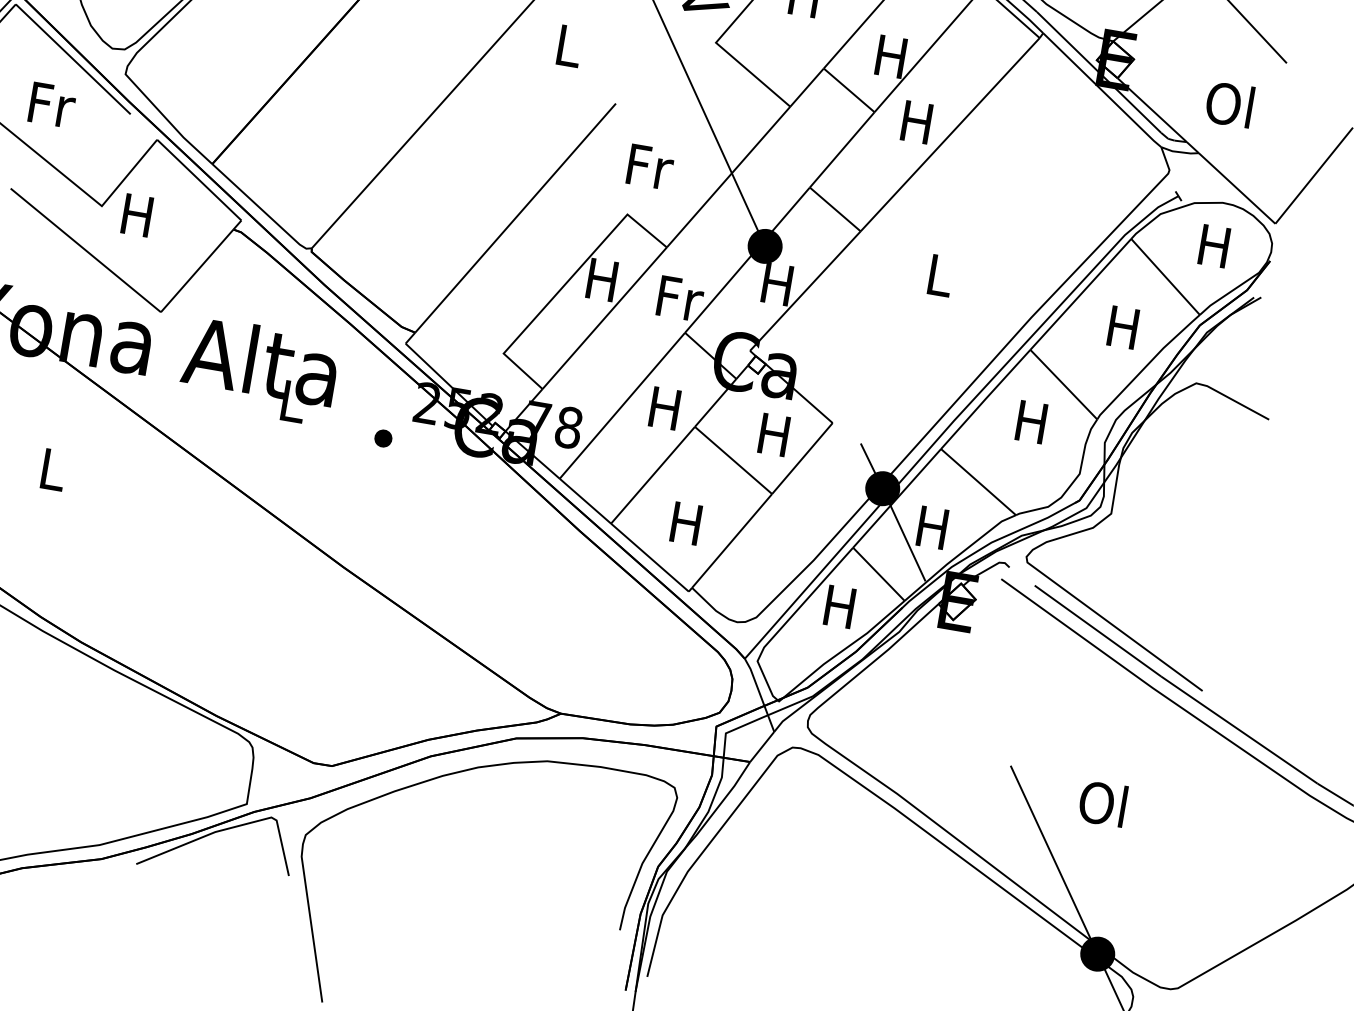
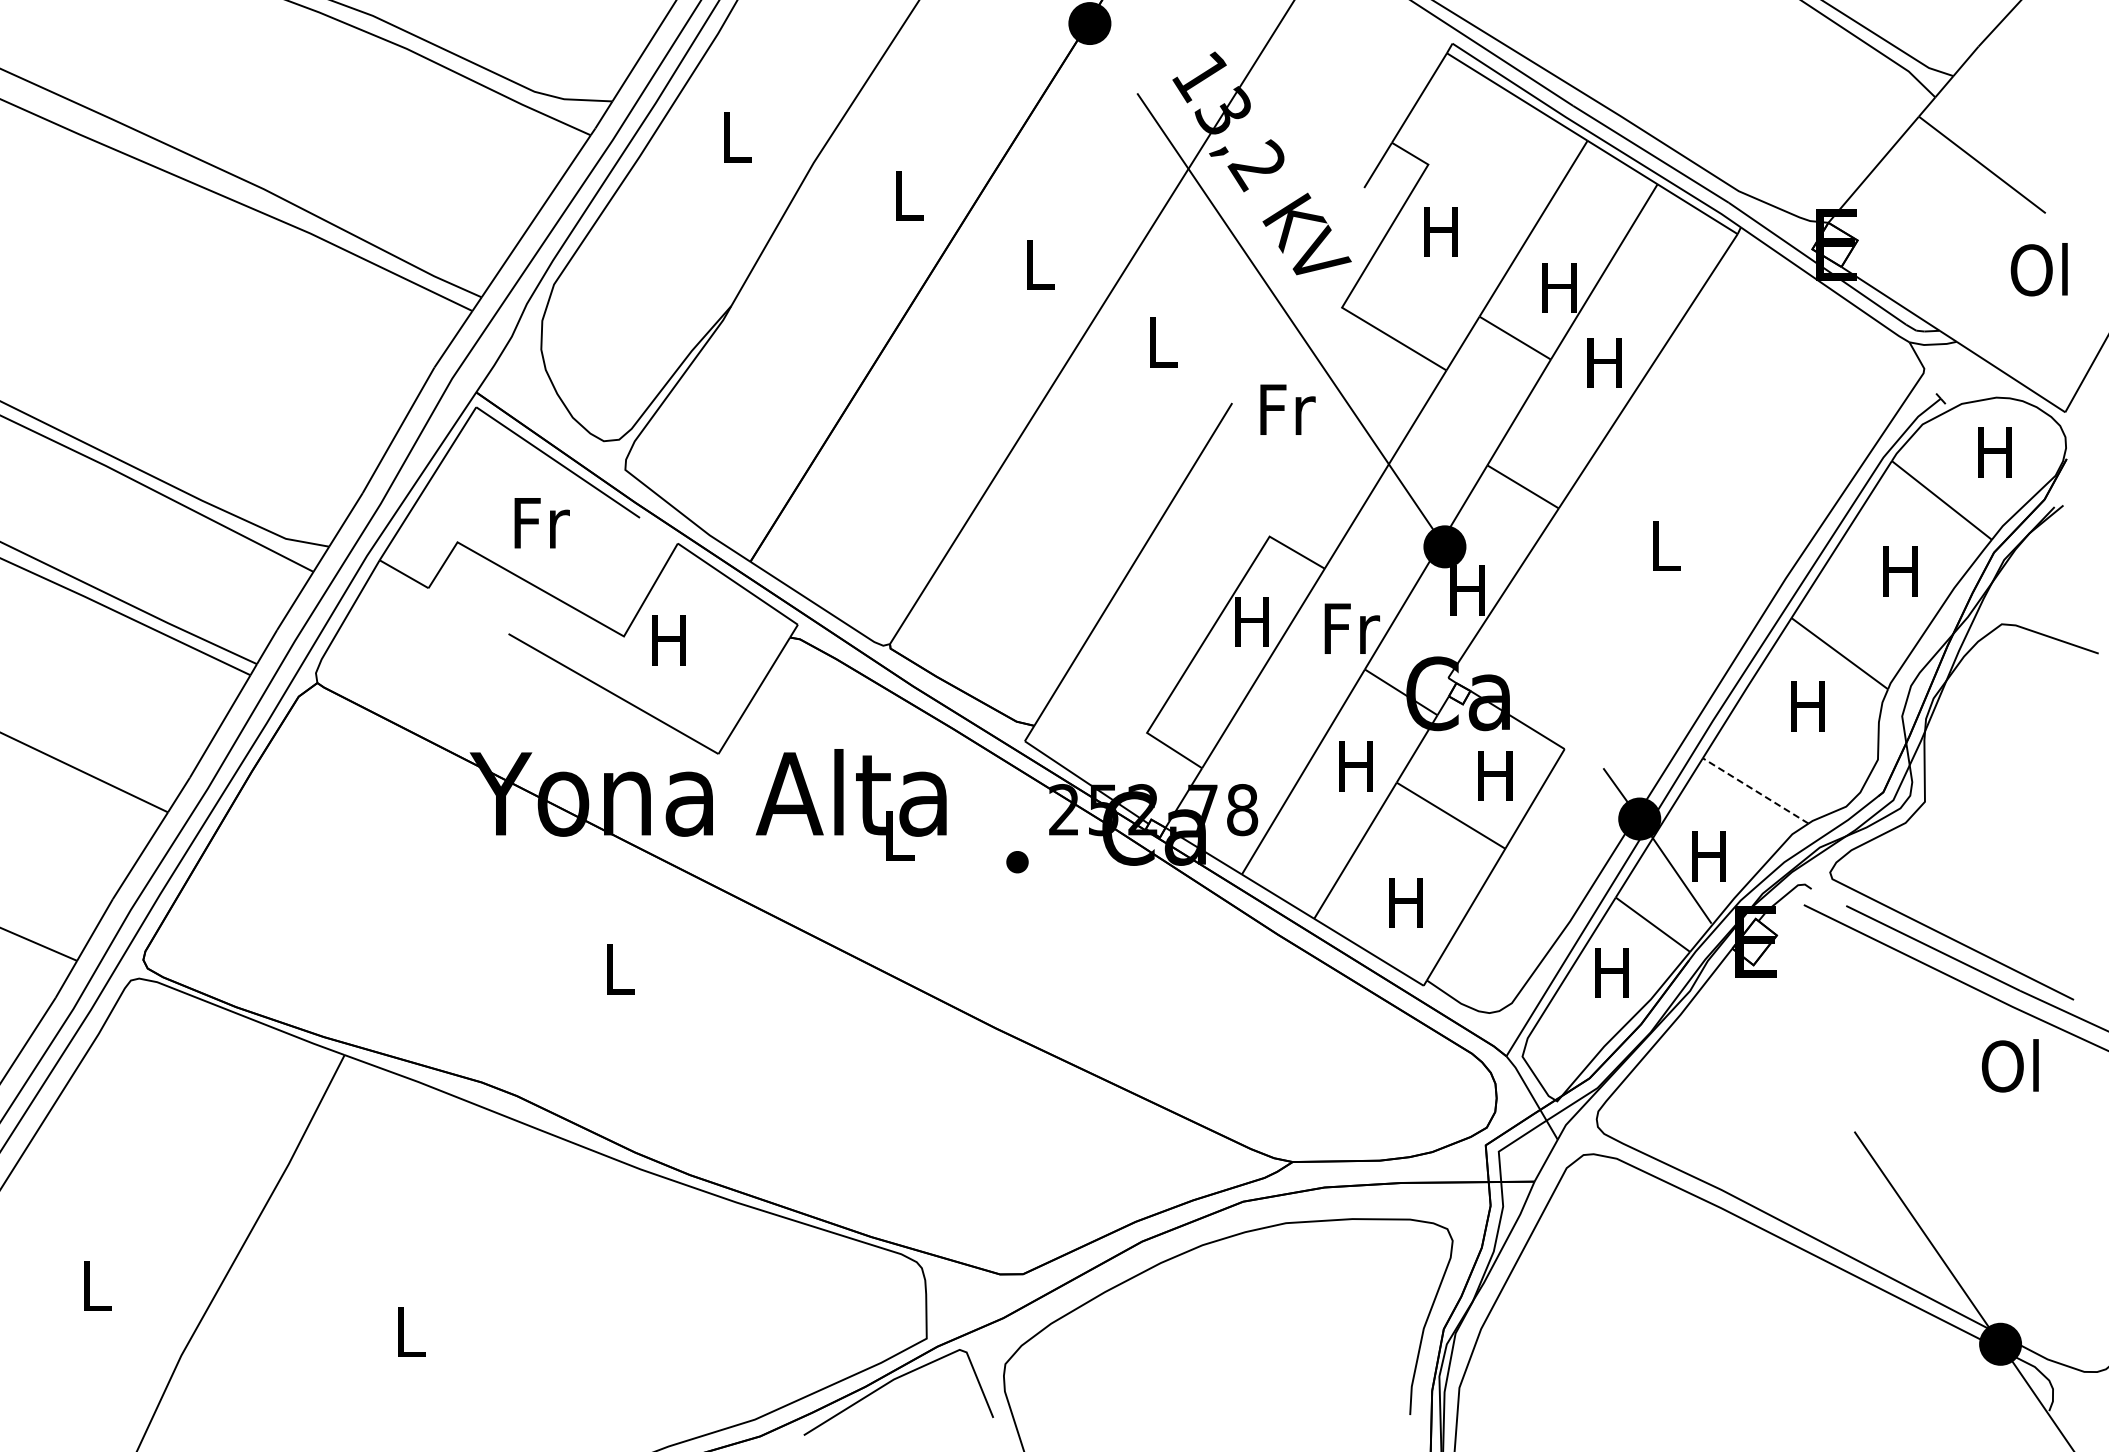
text: (1229, 104) -> (2038, 269), moved
text: (650, 166) -> (1287, 409), moved
line: (978, 481) -> (1755, 790), solid -> dashed
text: (1103, 803) -> (2010, 1065), moved

